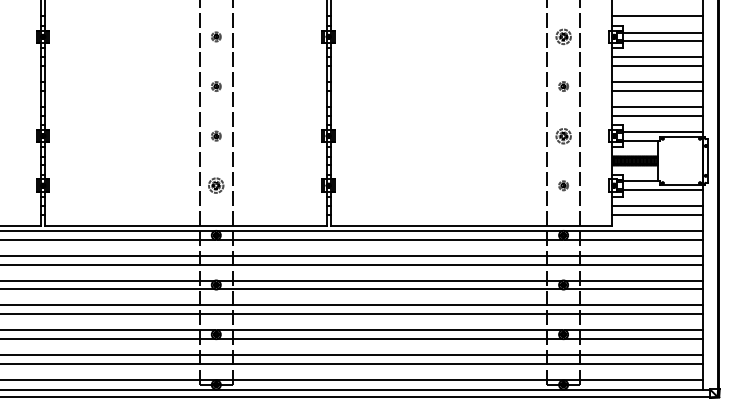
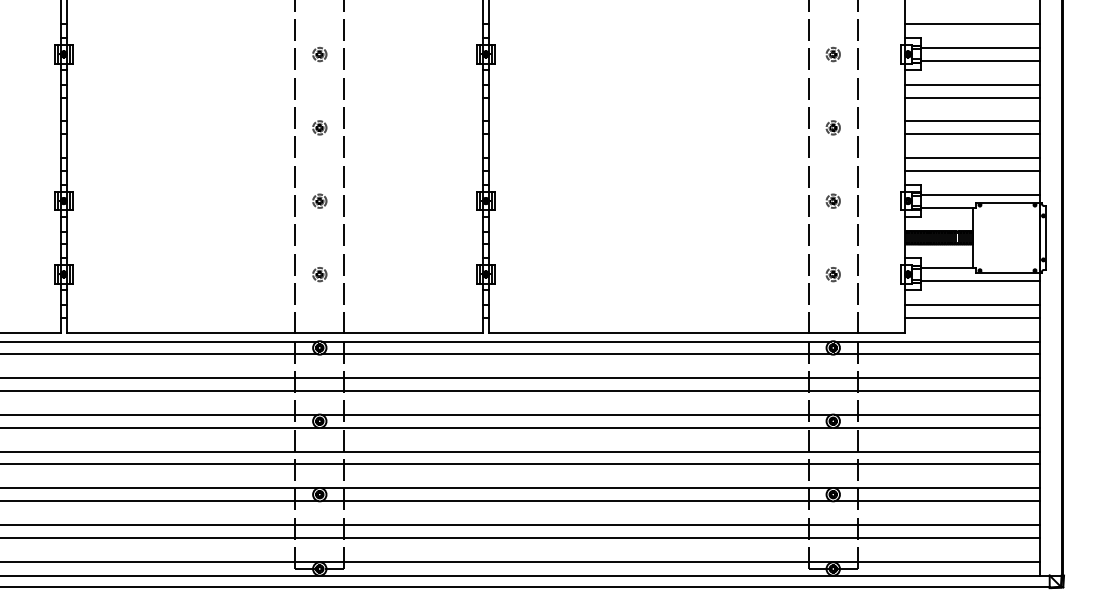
part: (563, 36) -> (833, 53), size x0.62
part: (563, 135) -> (833, 200), size x0.62
part: (216, 185) -> (320, 274), size x0.62

